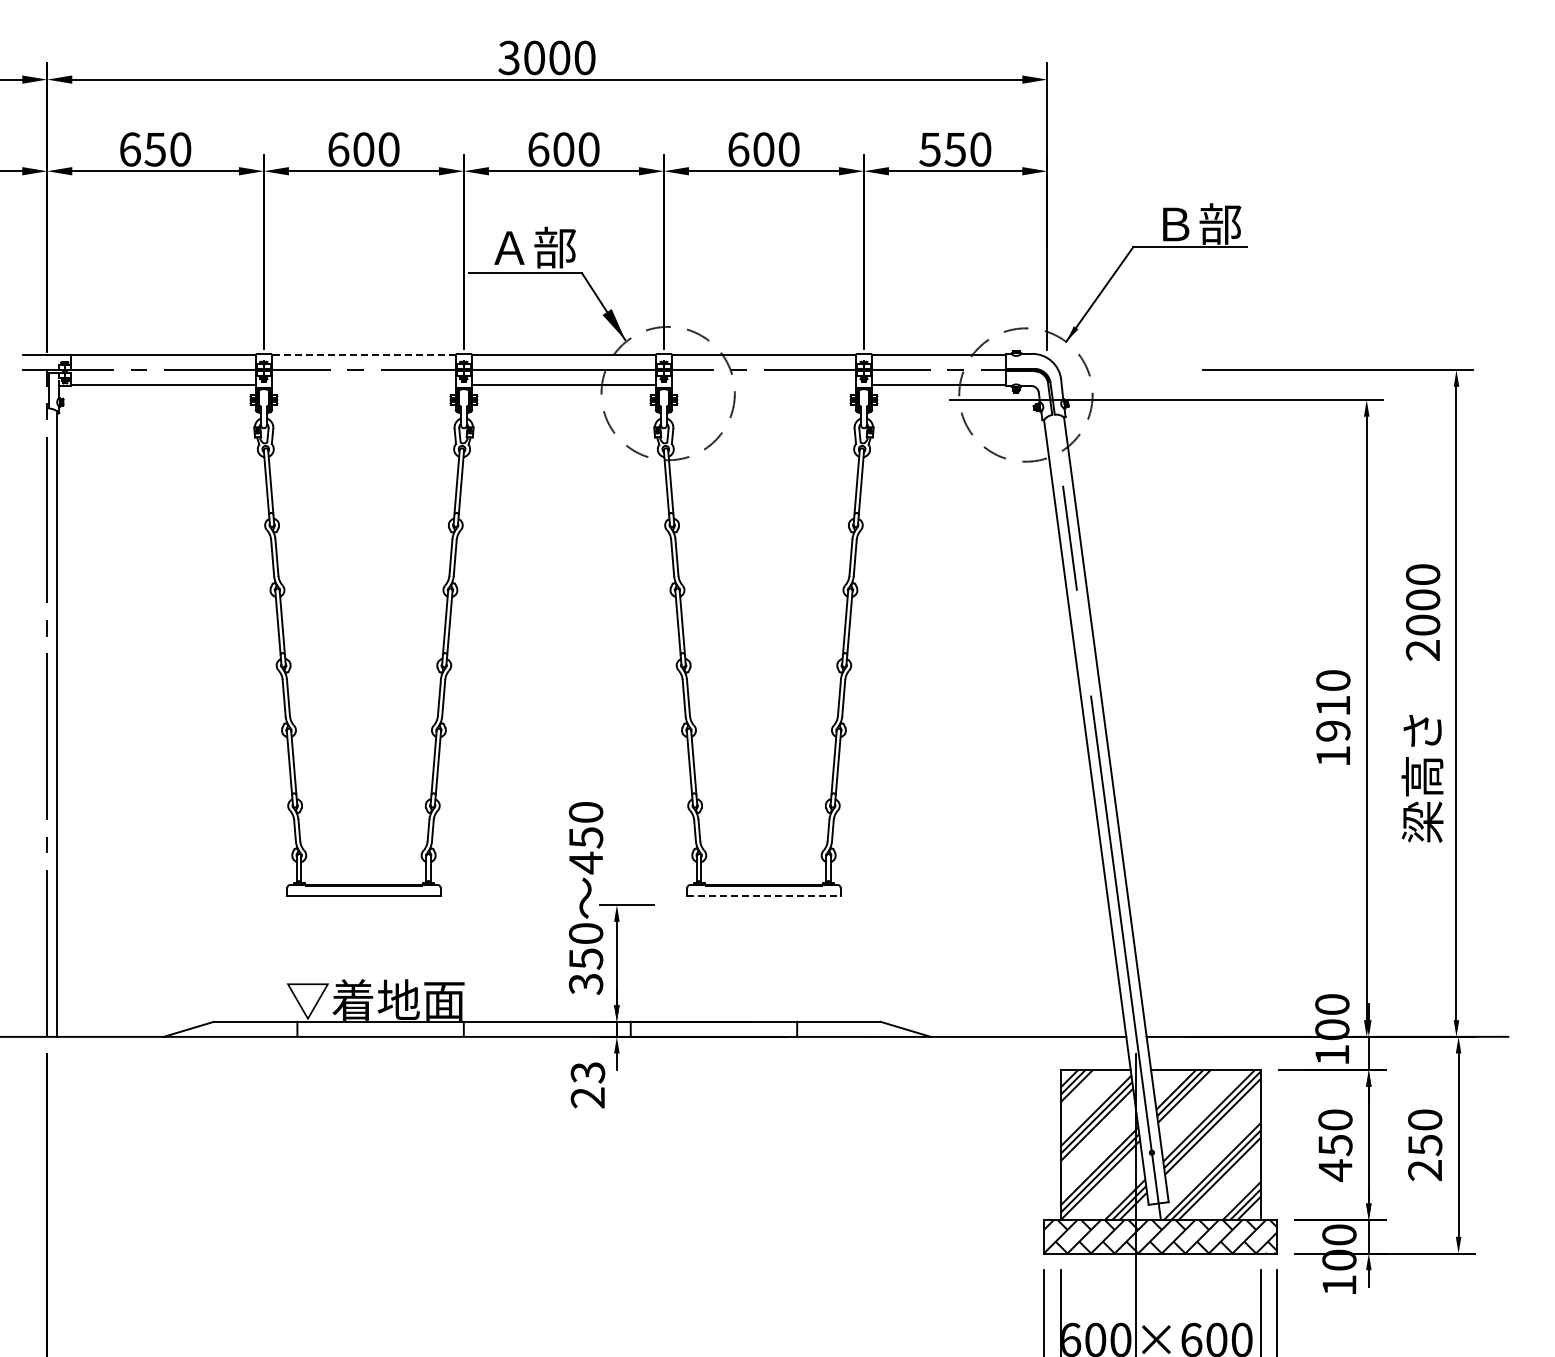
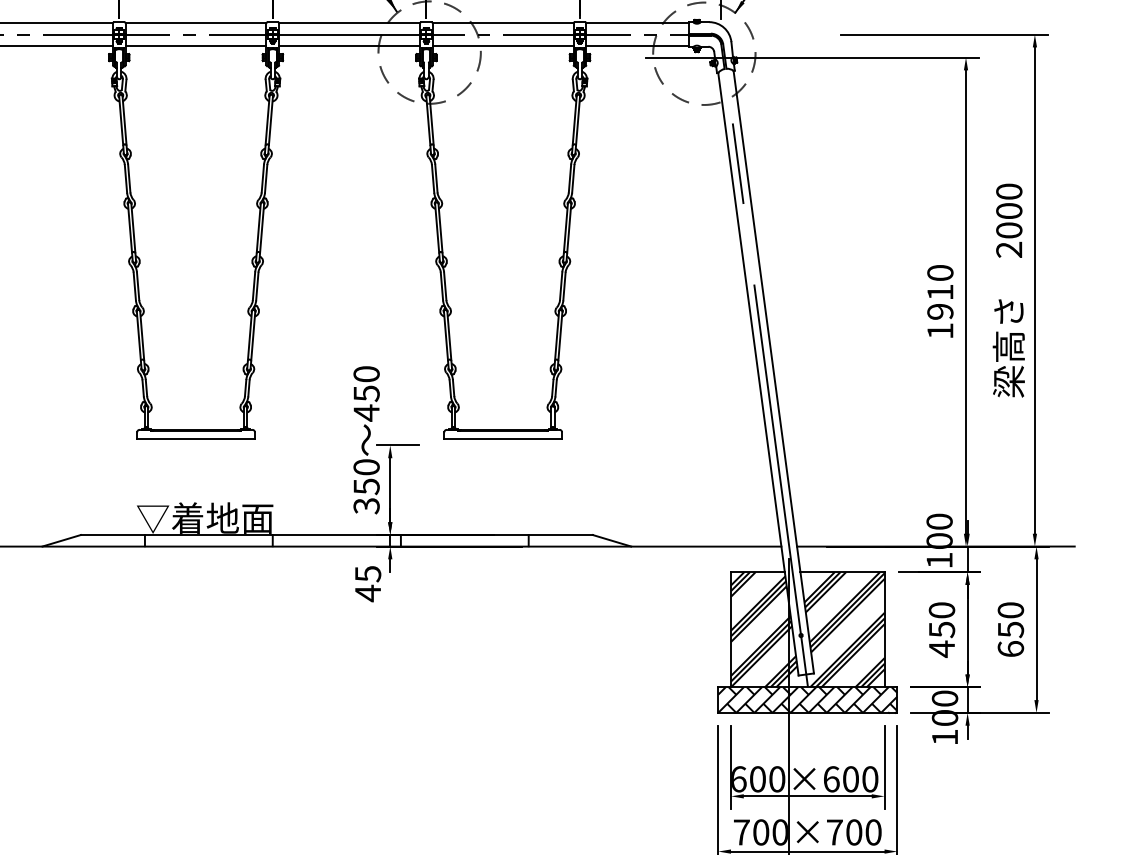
line: (363, 355) -> (195, 23), dashed -> solid
line: (363, 384) -> (195, 45), added
line: (763, 384) -> (502, 45), added
line: (763, 896) -> (502, 438), dashed -> solid
text: (587, 1085) -> (367, 583), 23 -> 45
text: (1425, 1169) -> (1011, 648), 250 -> 650

